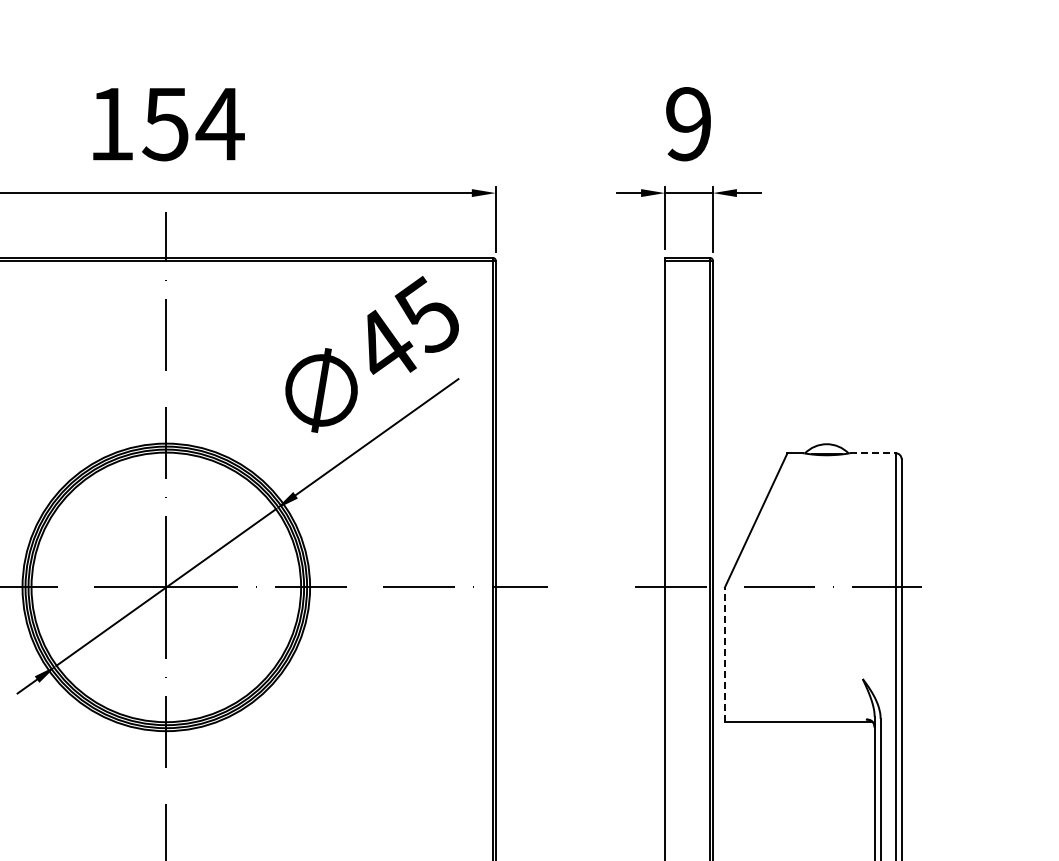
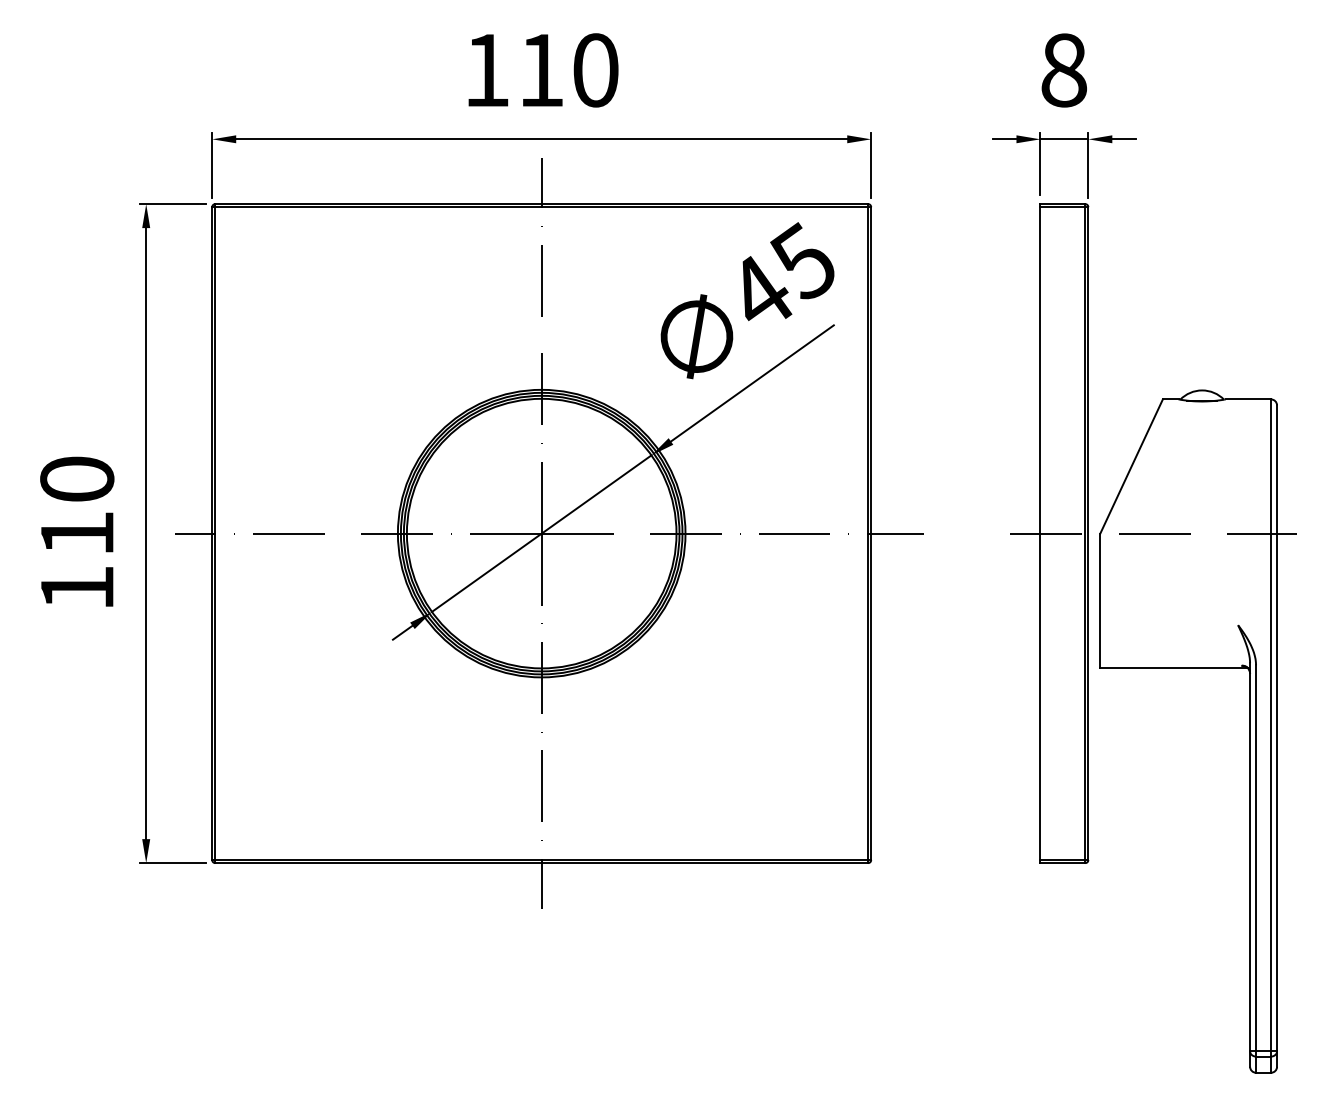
text: (193, 124) -> (568, 70), 154 -> 110
text: (688, 124) -> (1063, 70), 9 -> 8
line: (873, 453) -> (1248, 399), dashed -> solid
line: (725, 654) -> (1100, 600), dashed -> solid

